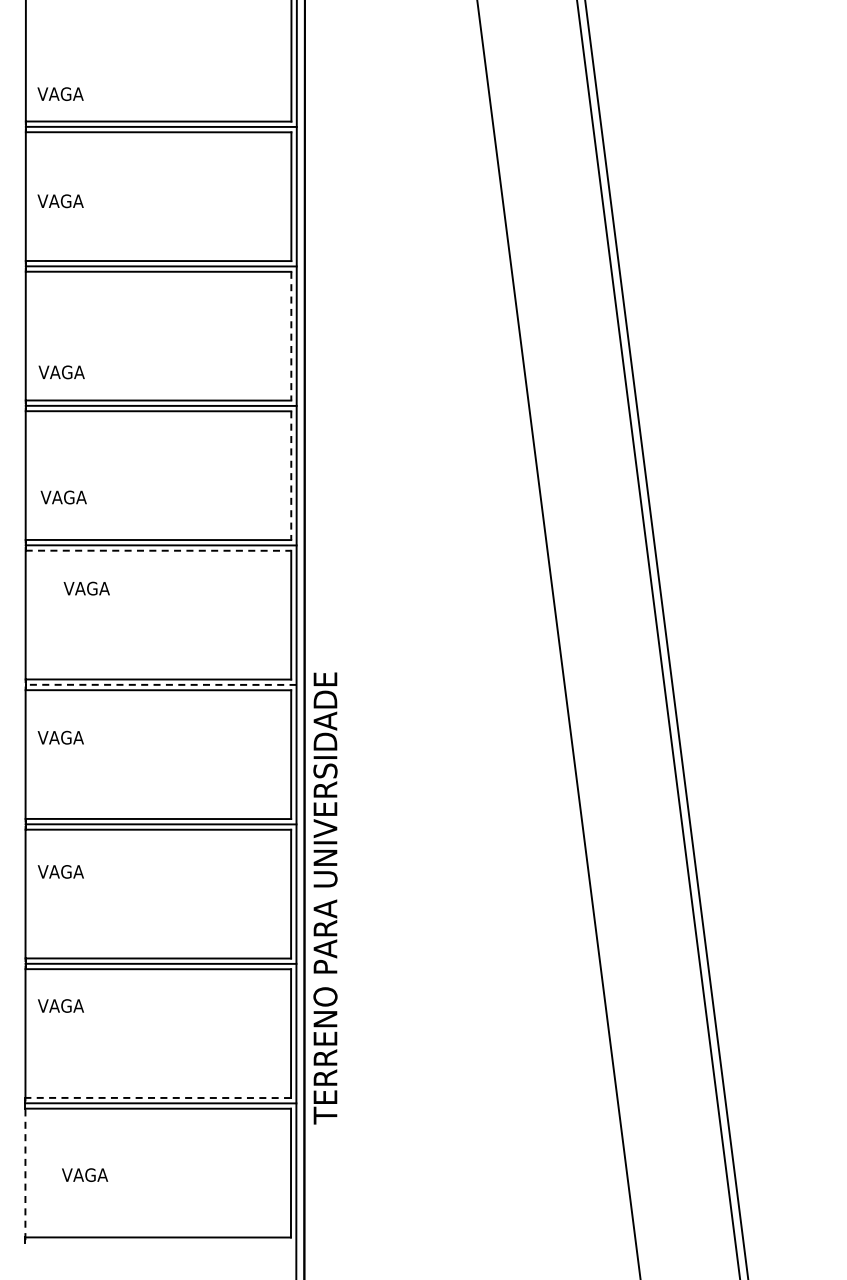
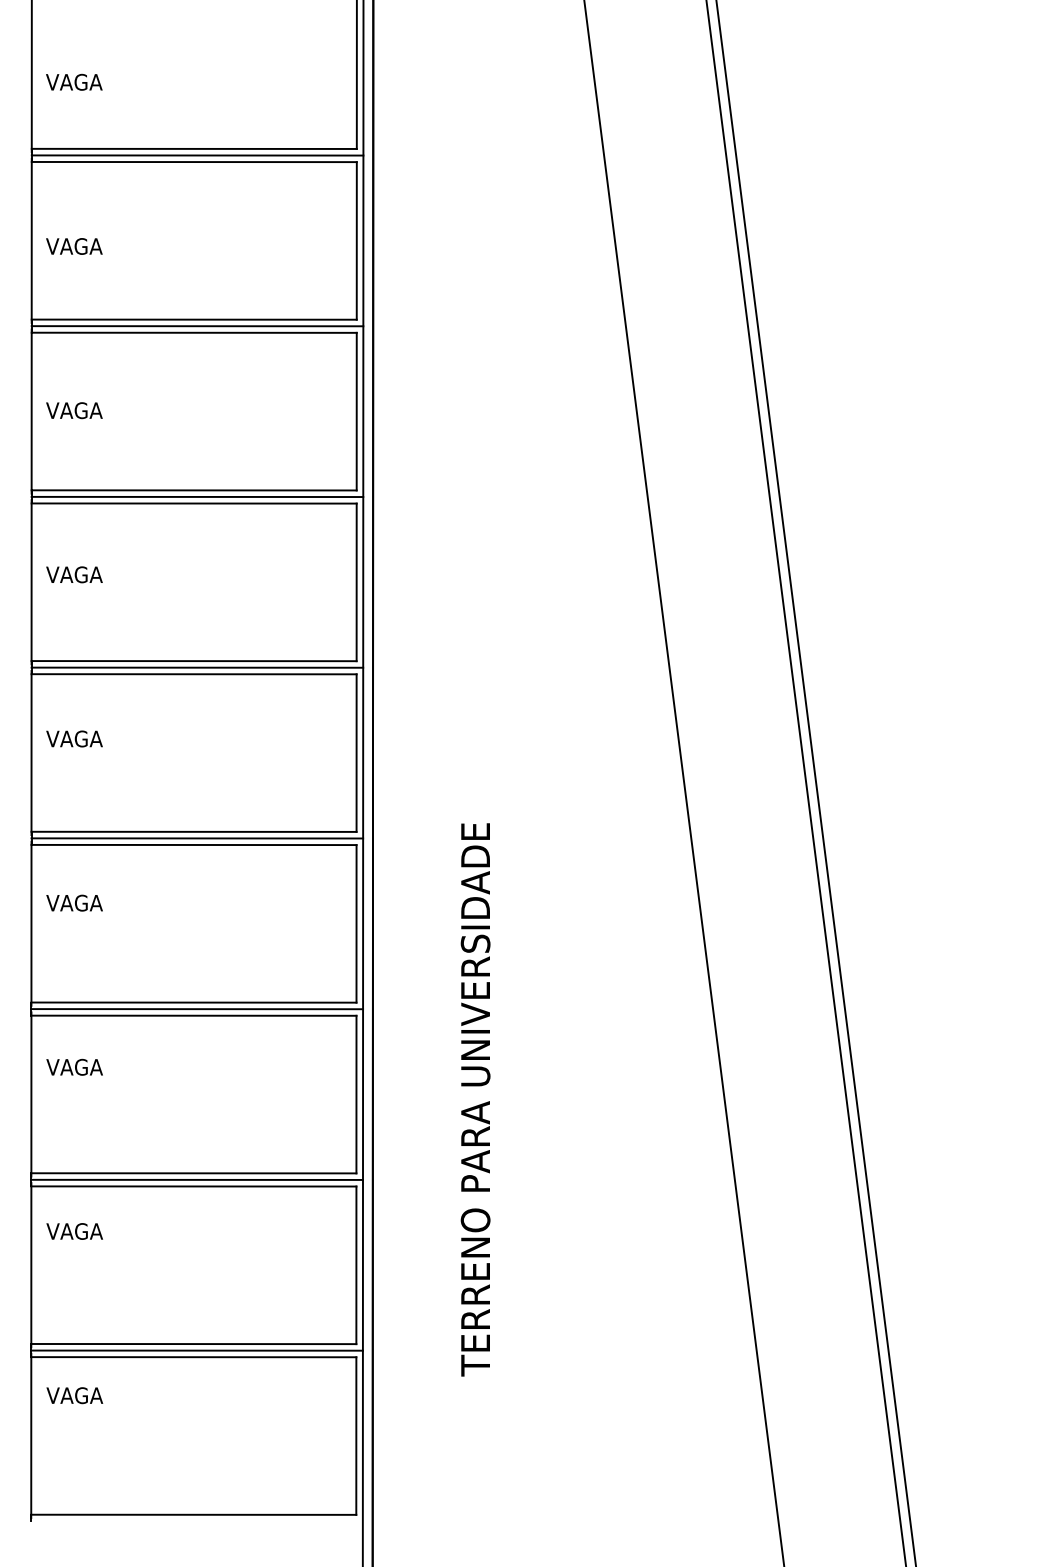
text: (60, 93) -> (74, 81), moved
line: (291, 336) -> (356, 412), dashed -> solid
text: (61, 372) -> (74, 410), moved
line: (291, 476) -> (356, 583), dashed -> solid
text: (63, 497) -> (74, 574), moved
line: (158, 550) -> (194, 673), dashed -> solid
text: (86, 588) -> (74, 738), moved
line: (160, 684) -> (196, 837), dashed -> solid
text: (325, 898) -> (475, 1099), moved
line: (158, 1097) -> (194, 1343), dashed -> solid
line: (25, 1172) -> (31, 1435), dashed -> solid
text: (85, 1174) -> (75, 1394), moved

